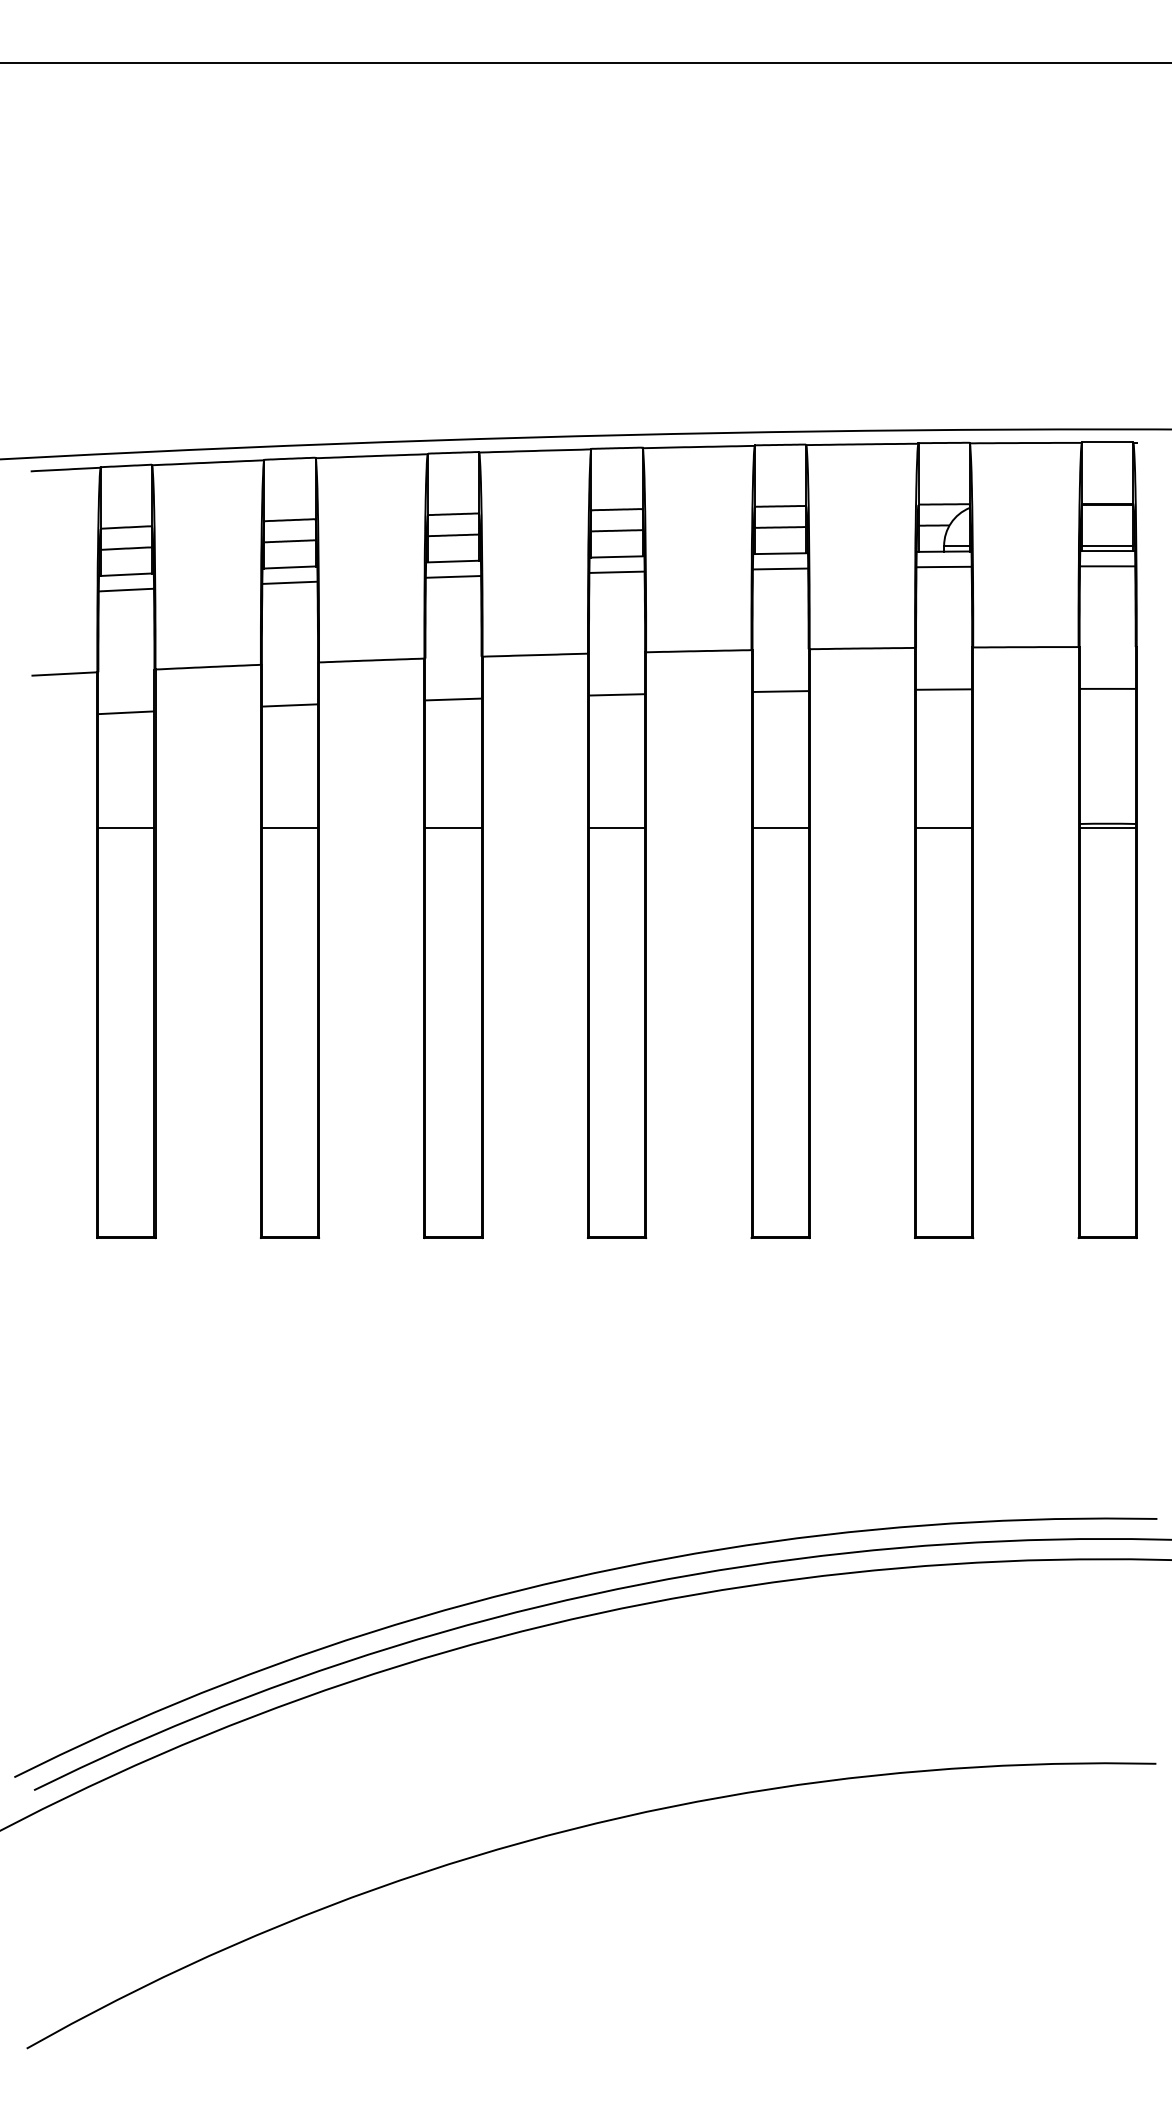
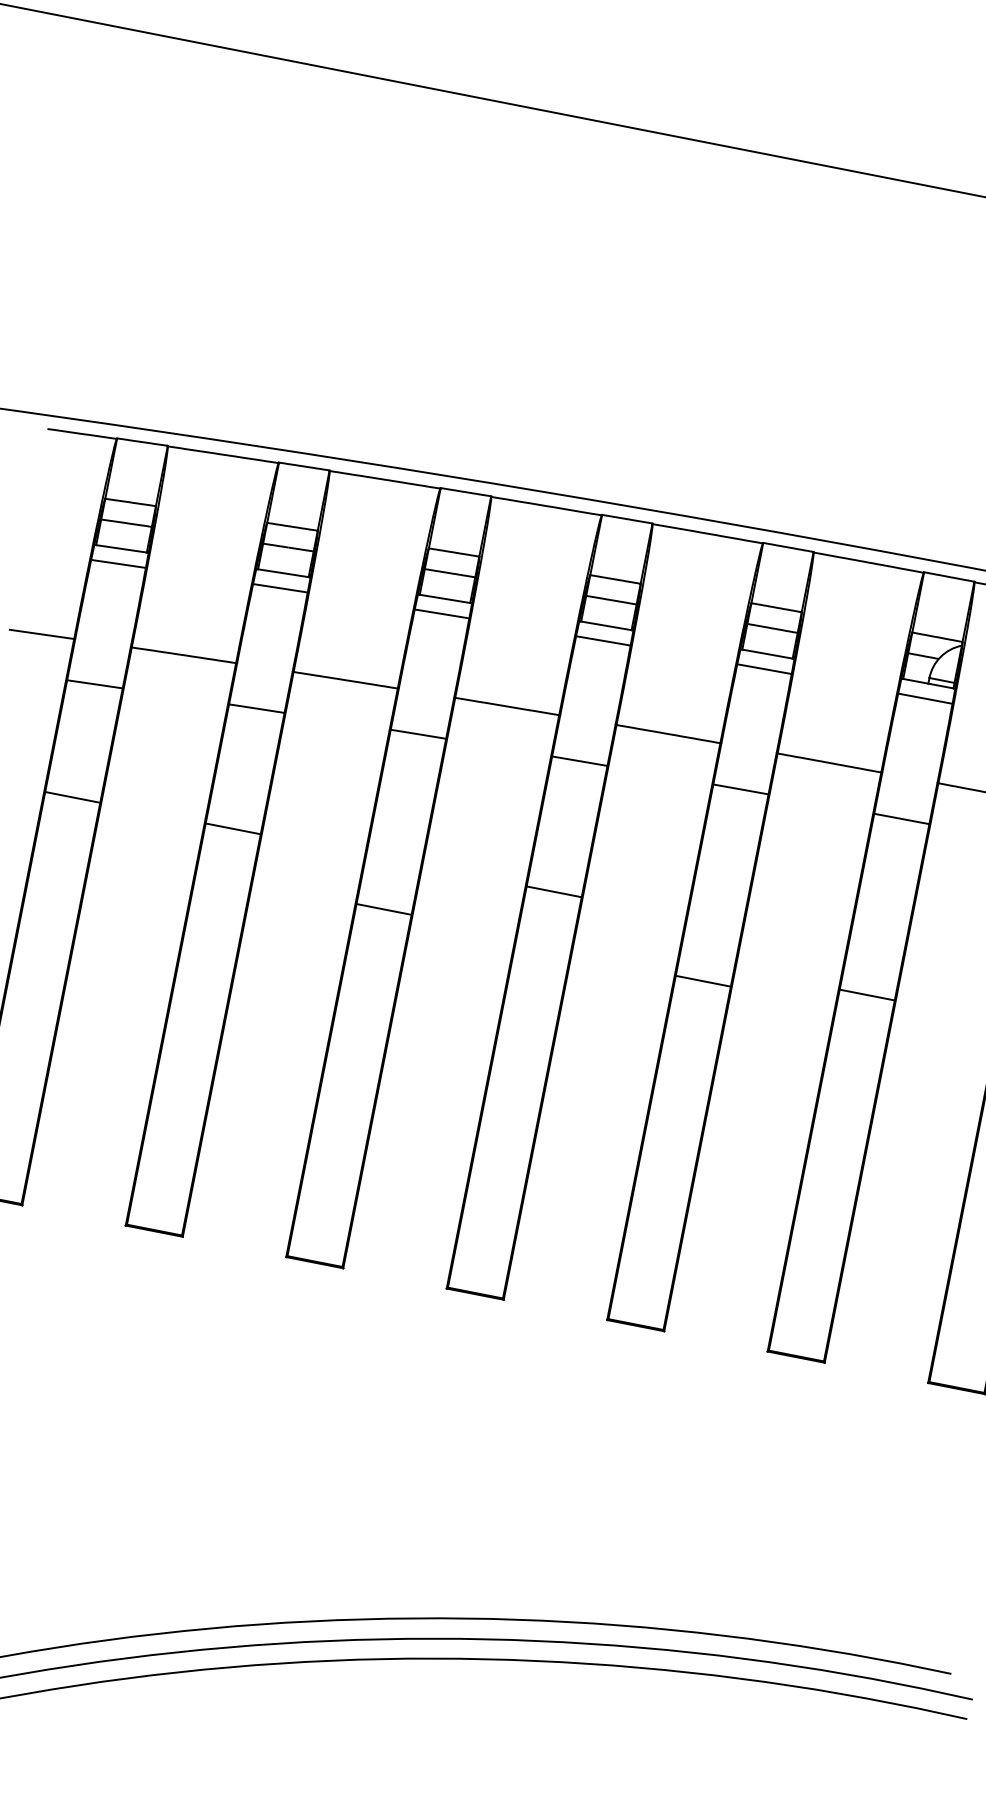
line: (453, 828) -> (383, 909), moved
line: (780, 828) -> (703, 981), moved
line: (944, 828) -> (867, 995), moved

